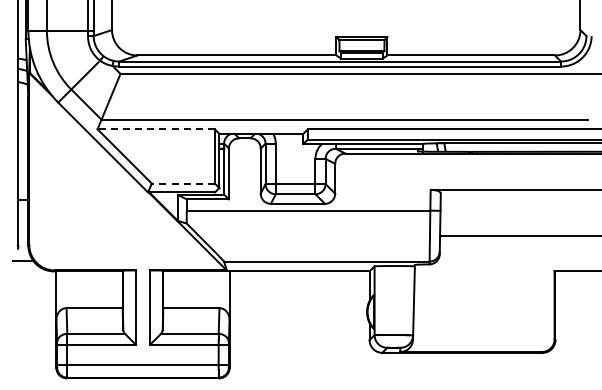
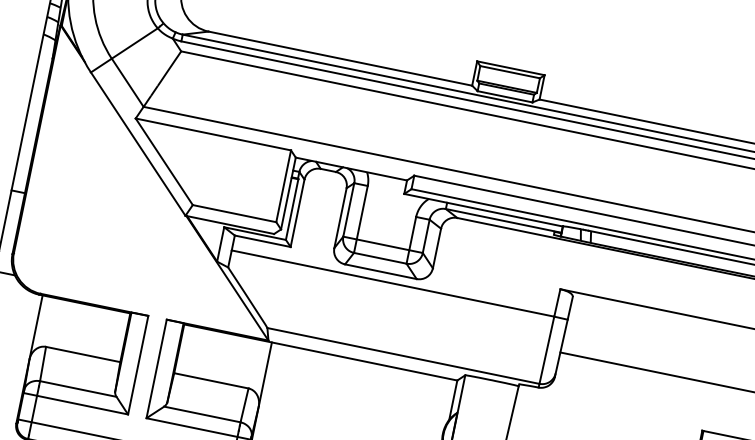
line: (156, 129) -> (213, 134), dashed -> solid
line: (183, 183) -> (234, 213), dashed -> solid

